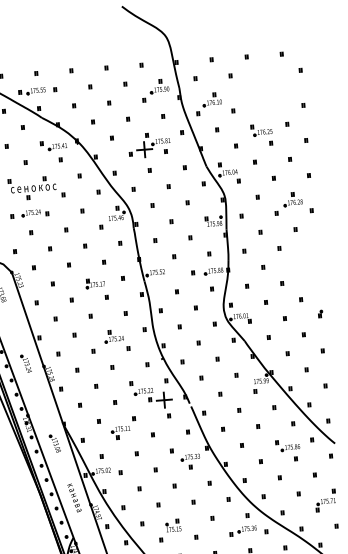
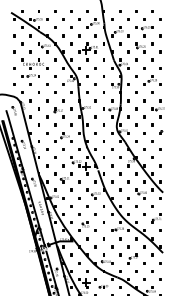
part: (266, 90) -> (144, 27), added
part: (308, 262) -> (157, 108), added

